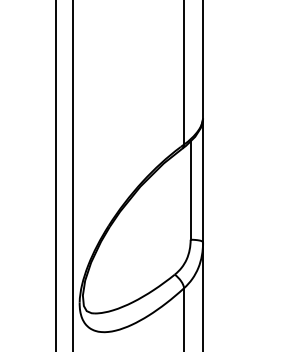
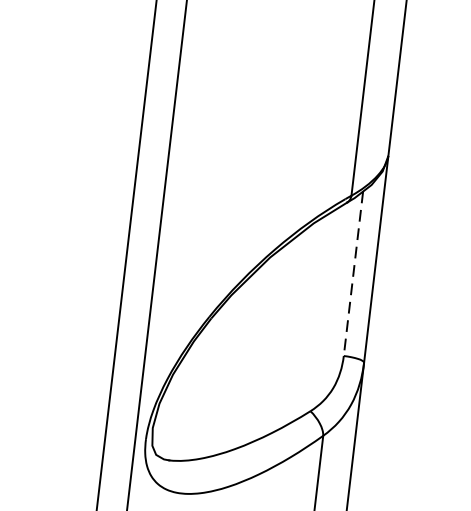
line: (190, 191) -> (353, 275), solid -> dashed

